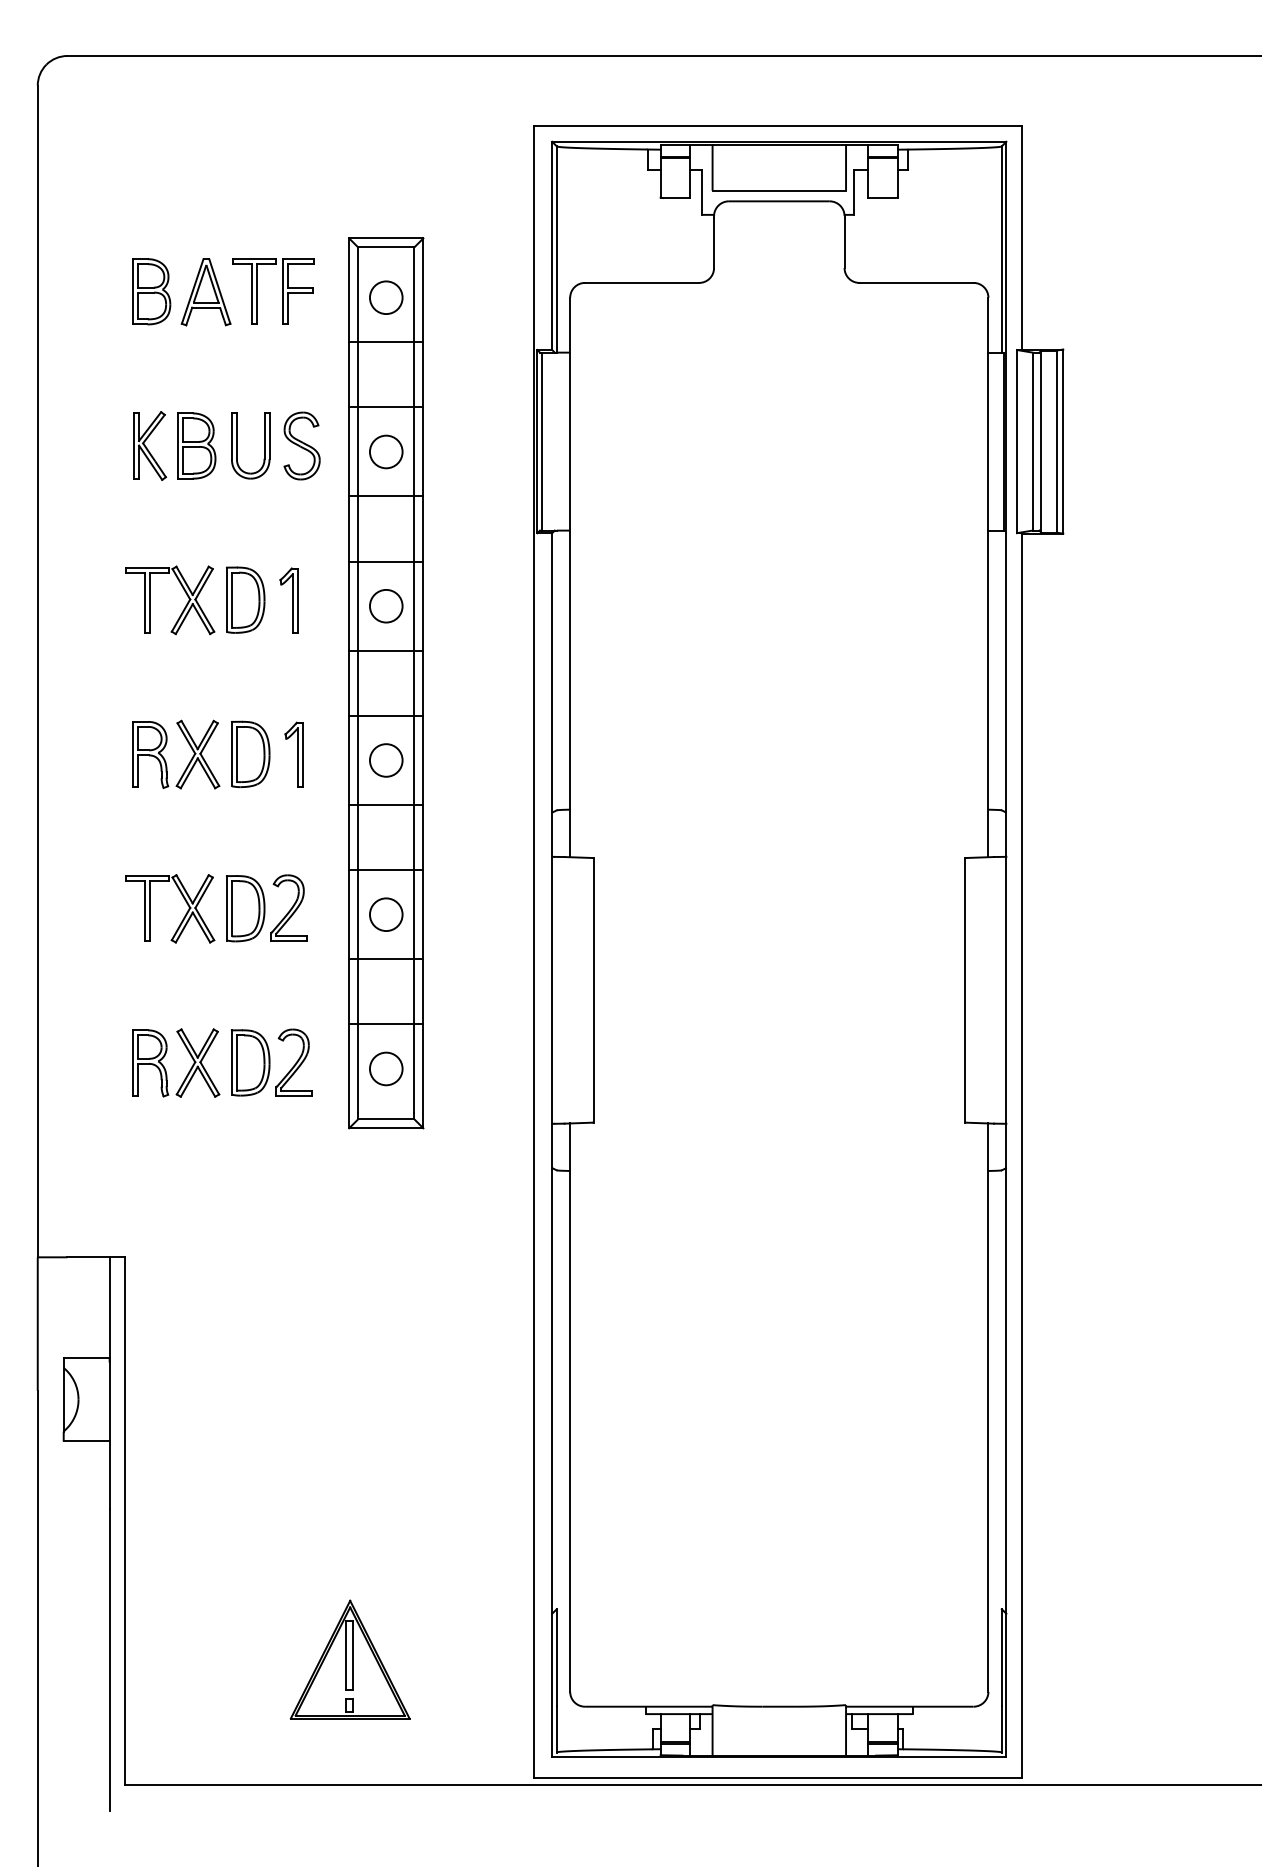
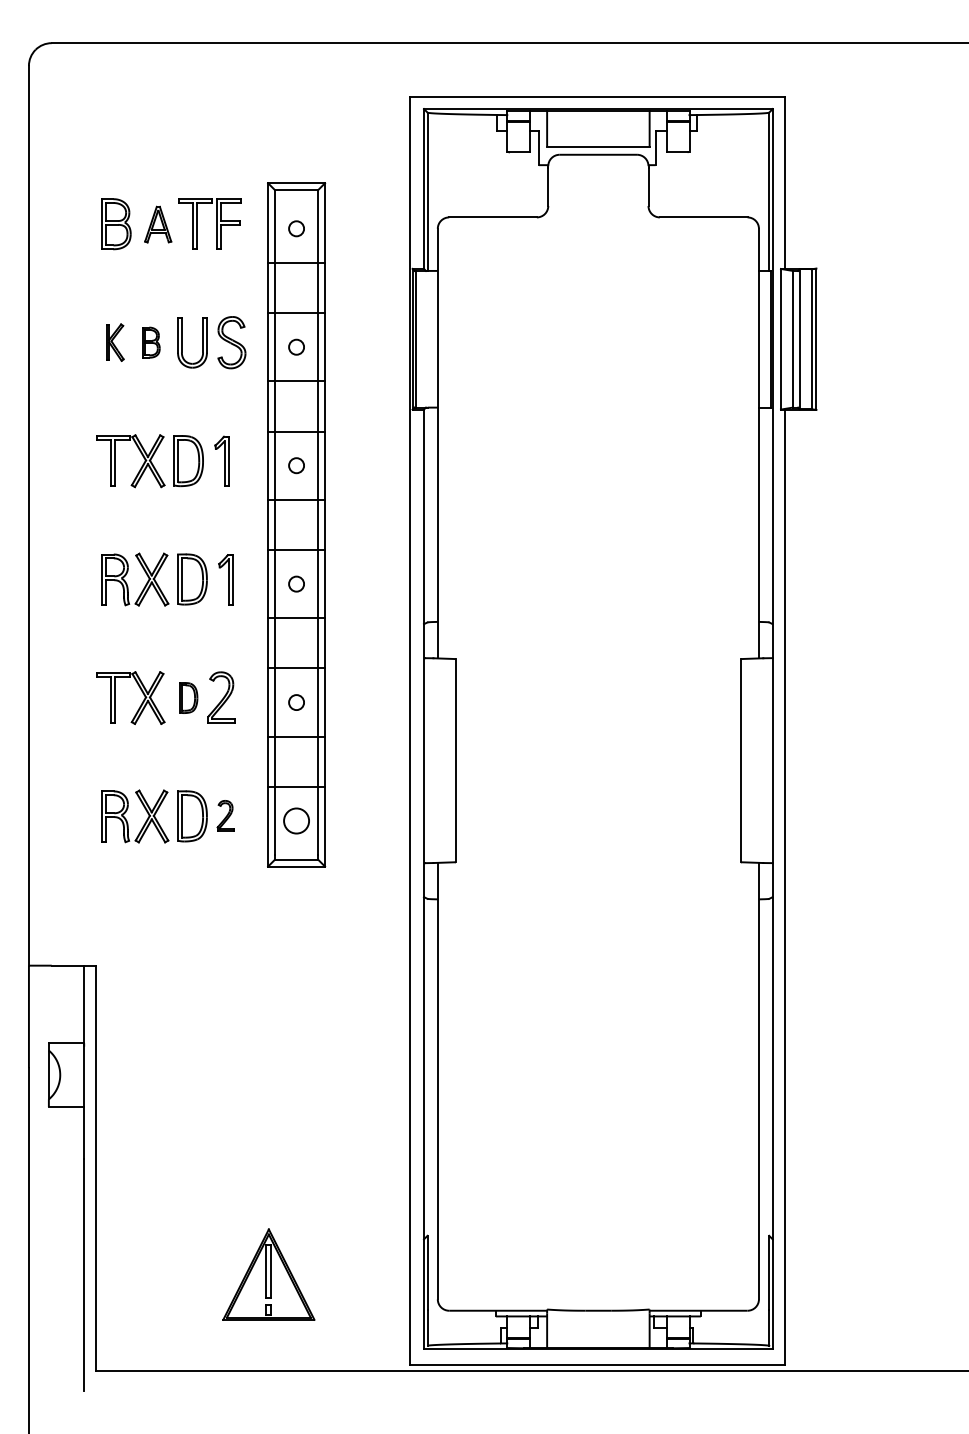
part: (205, 292) -> (157, 224), size x0.7
circle: (385, 297) -> (295, 228), size x0.6
part: (149, 445) -> (114, 342), size x0.7
part: (196, 445) -> (150, 342), size x0.6
circle: (385, 451) -> (295, 346), size x0.6
circle: (385, 605) -> (295, 465), size x0.6
circle: (385, 760) -> (295, 584), size x0.6
part: (245, 908) -> (188, 697), size x0.6
circle: (385, 914) -> (295, 702), size x0.6
part: (293, 1062) -> (225, 816), size x0.6

